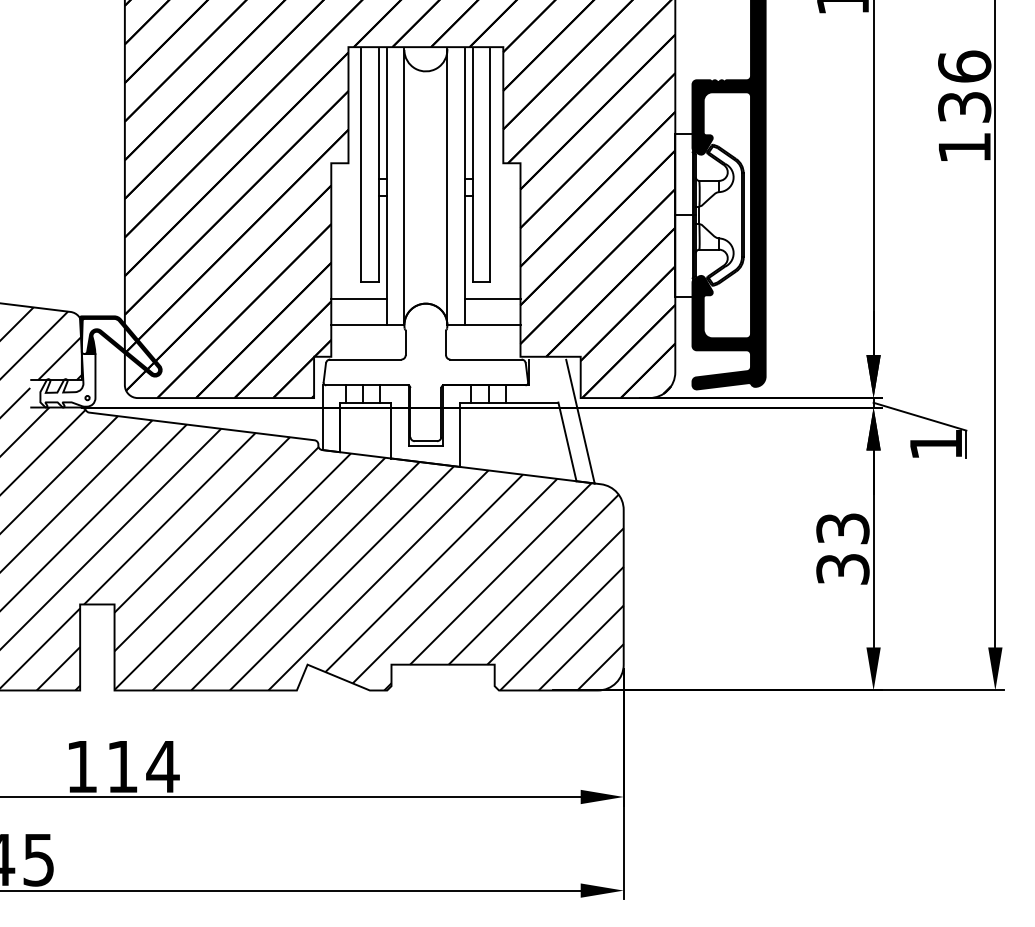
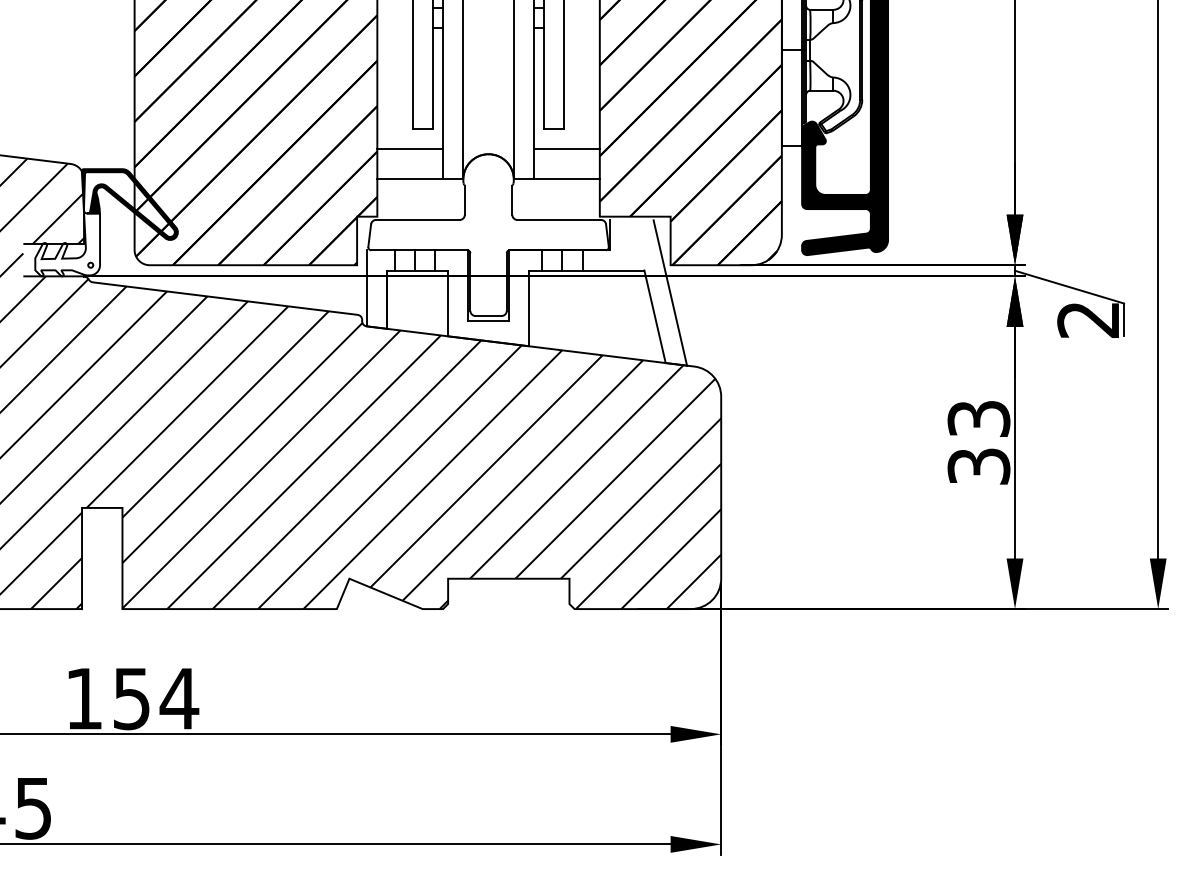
text: (935, 444) -> (1087, 319), 1 -> 2
text: (122, 767) -> (131, 699), 114 -> 154

